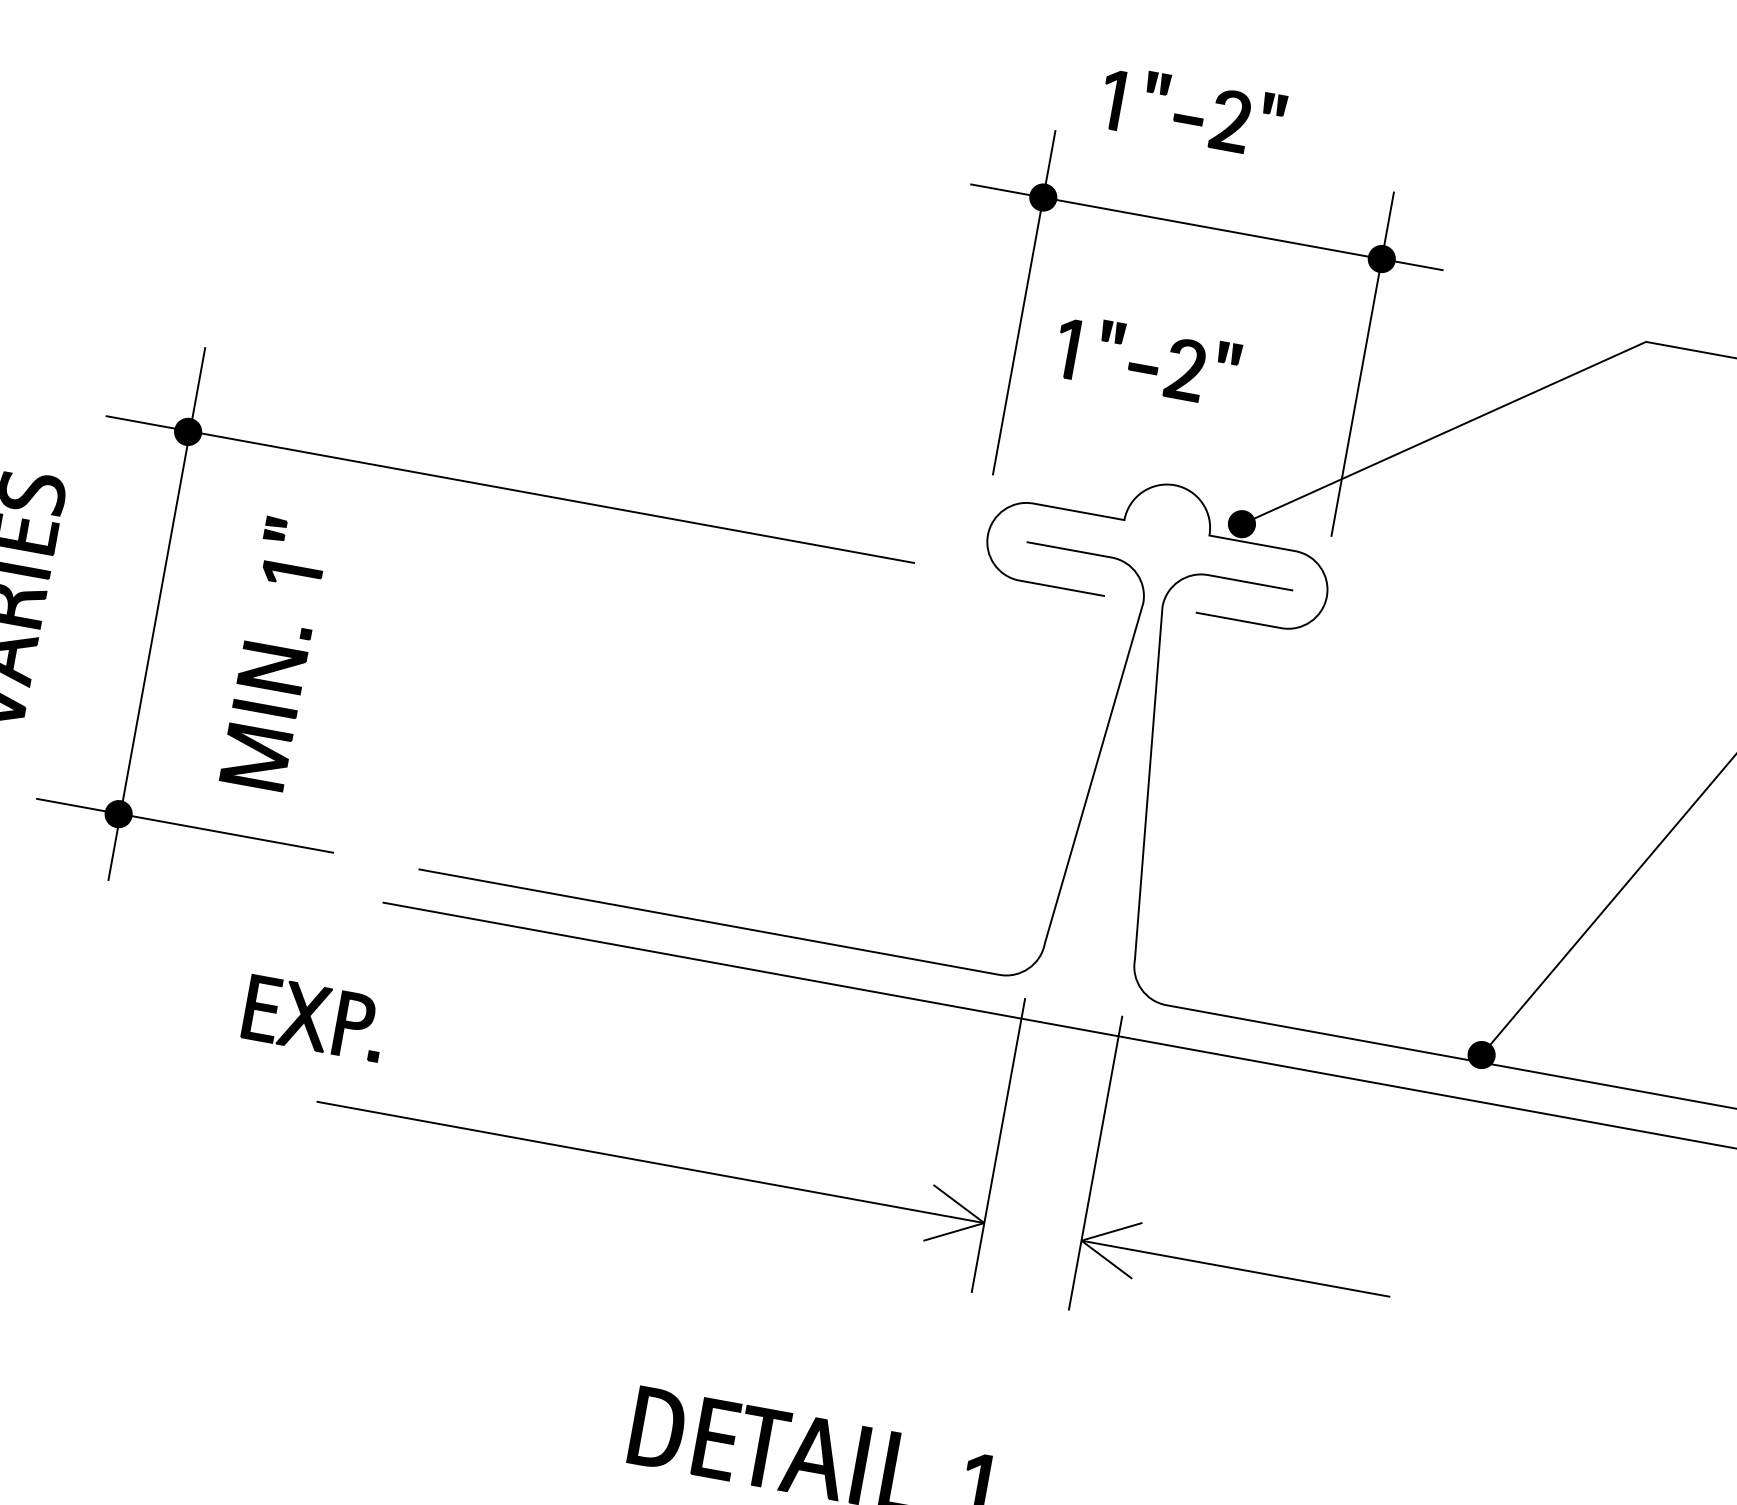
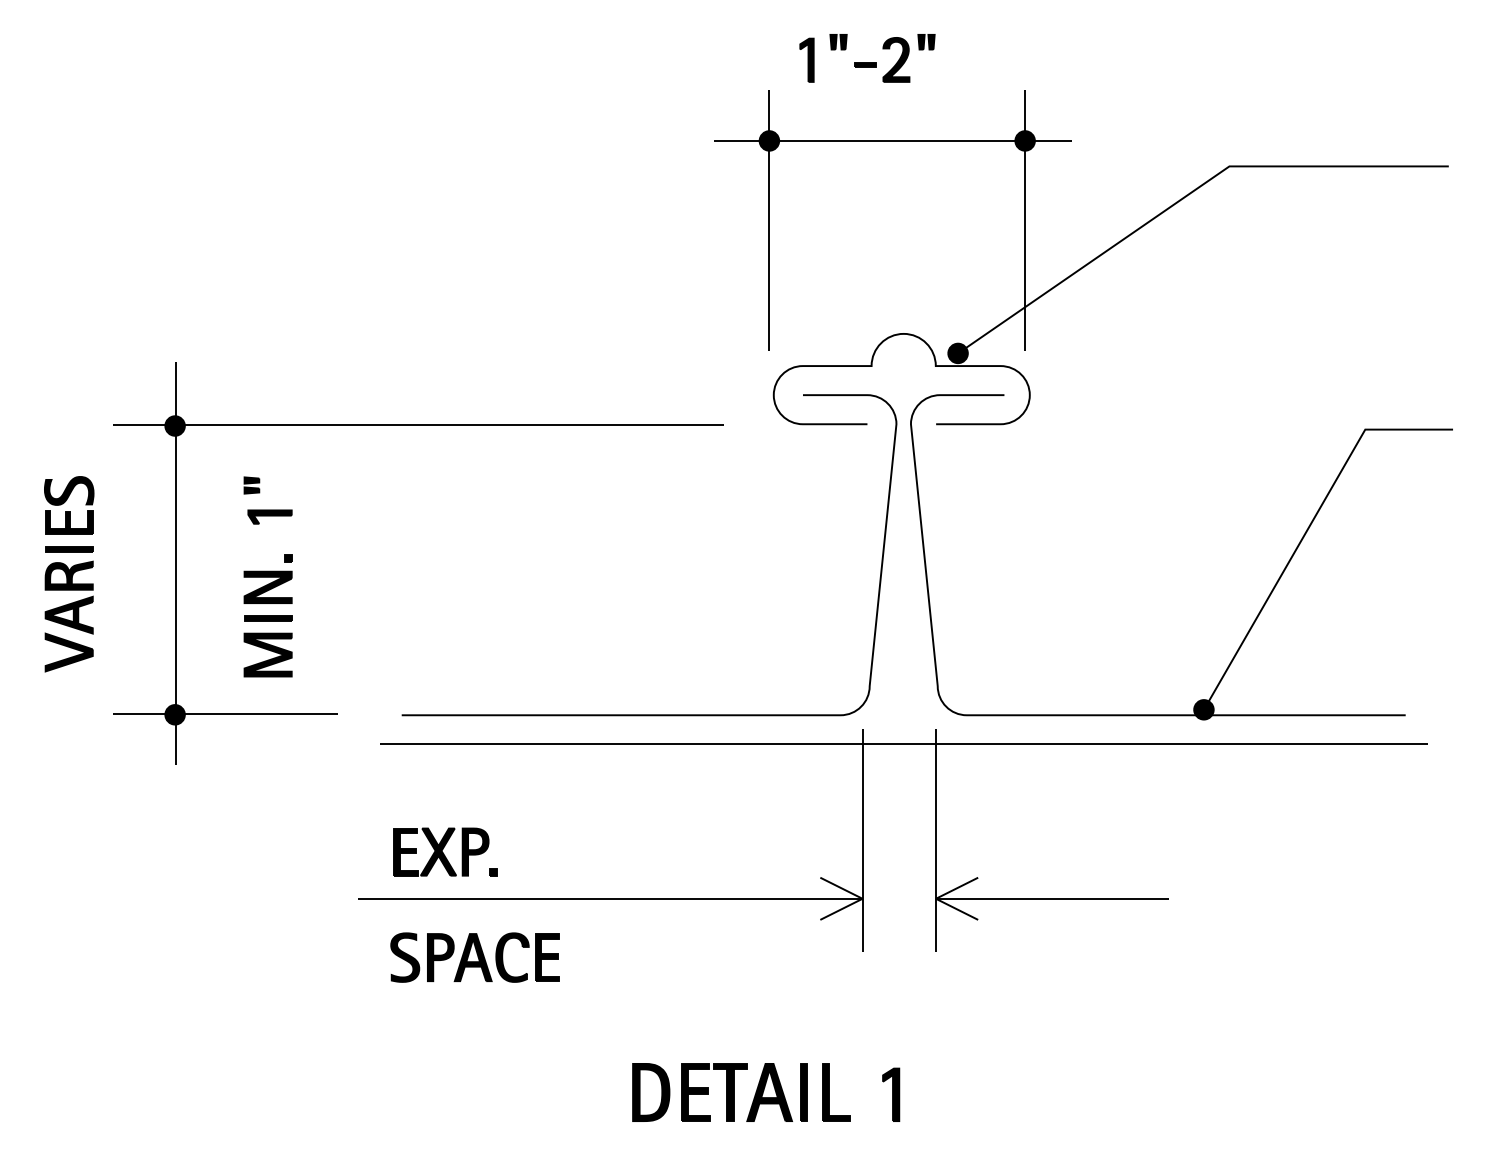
part: (1147, 360) -> (867, 246), removed
part: (314, 1017) -> (445, 851), moved
part: (456, 1207) -> (474, 957), added

